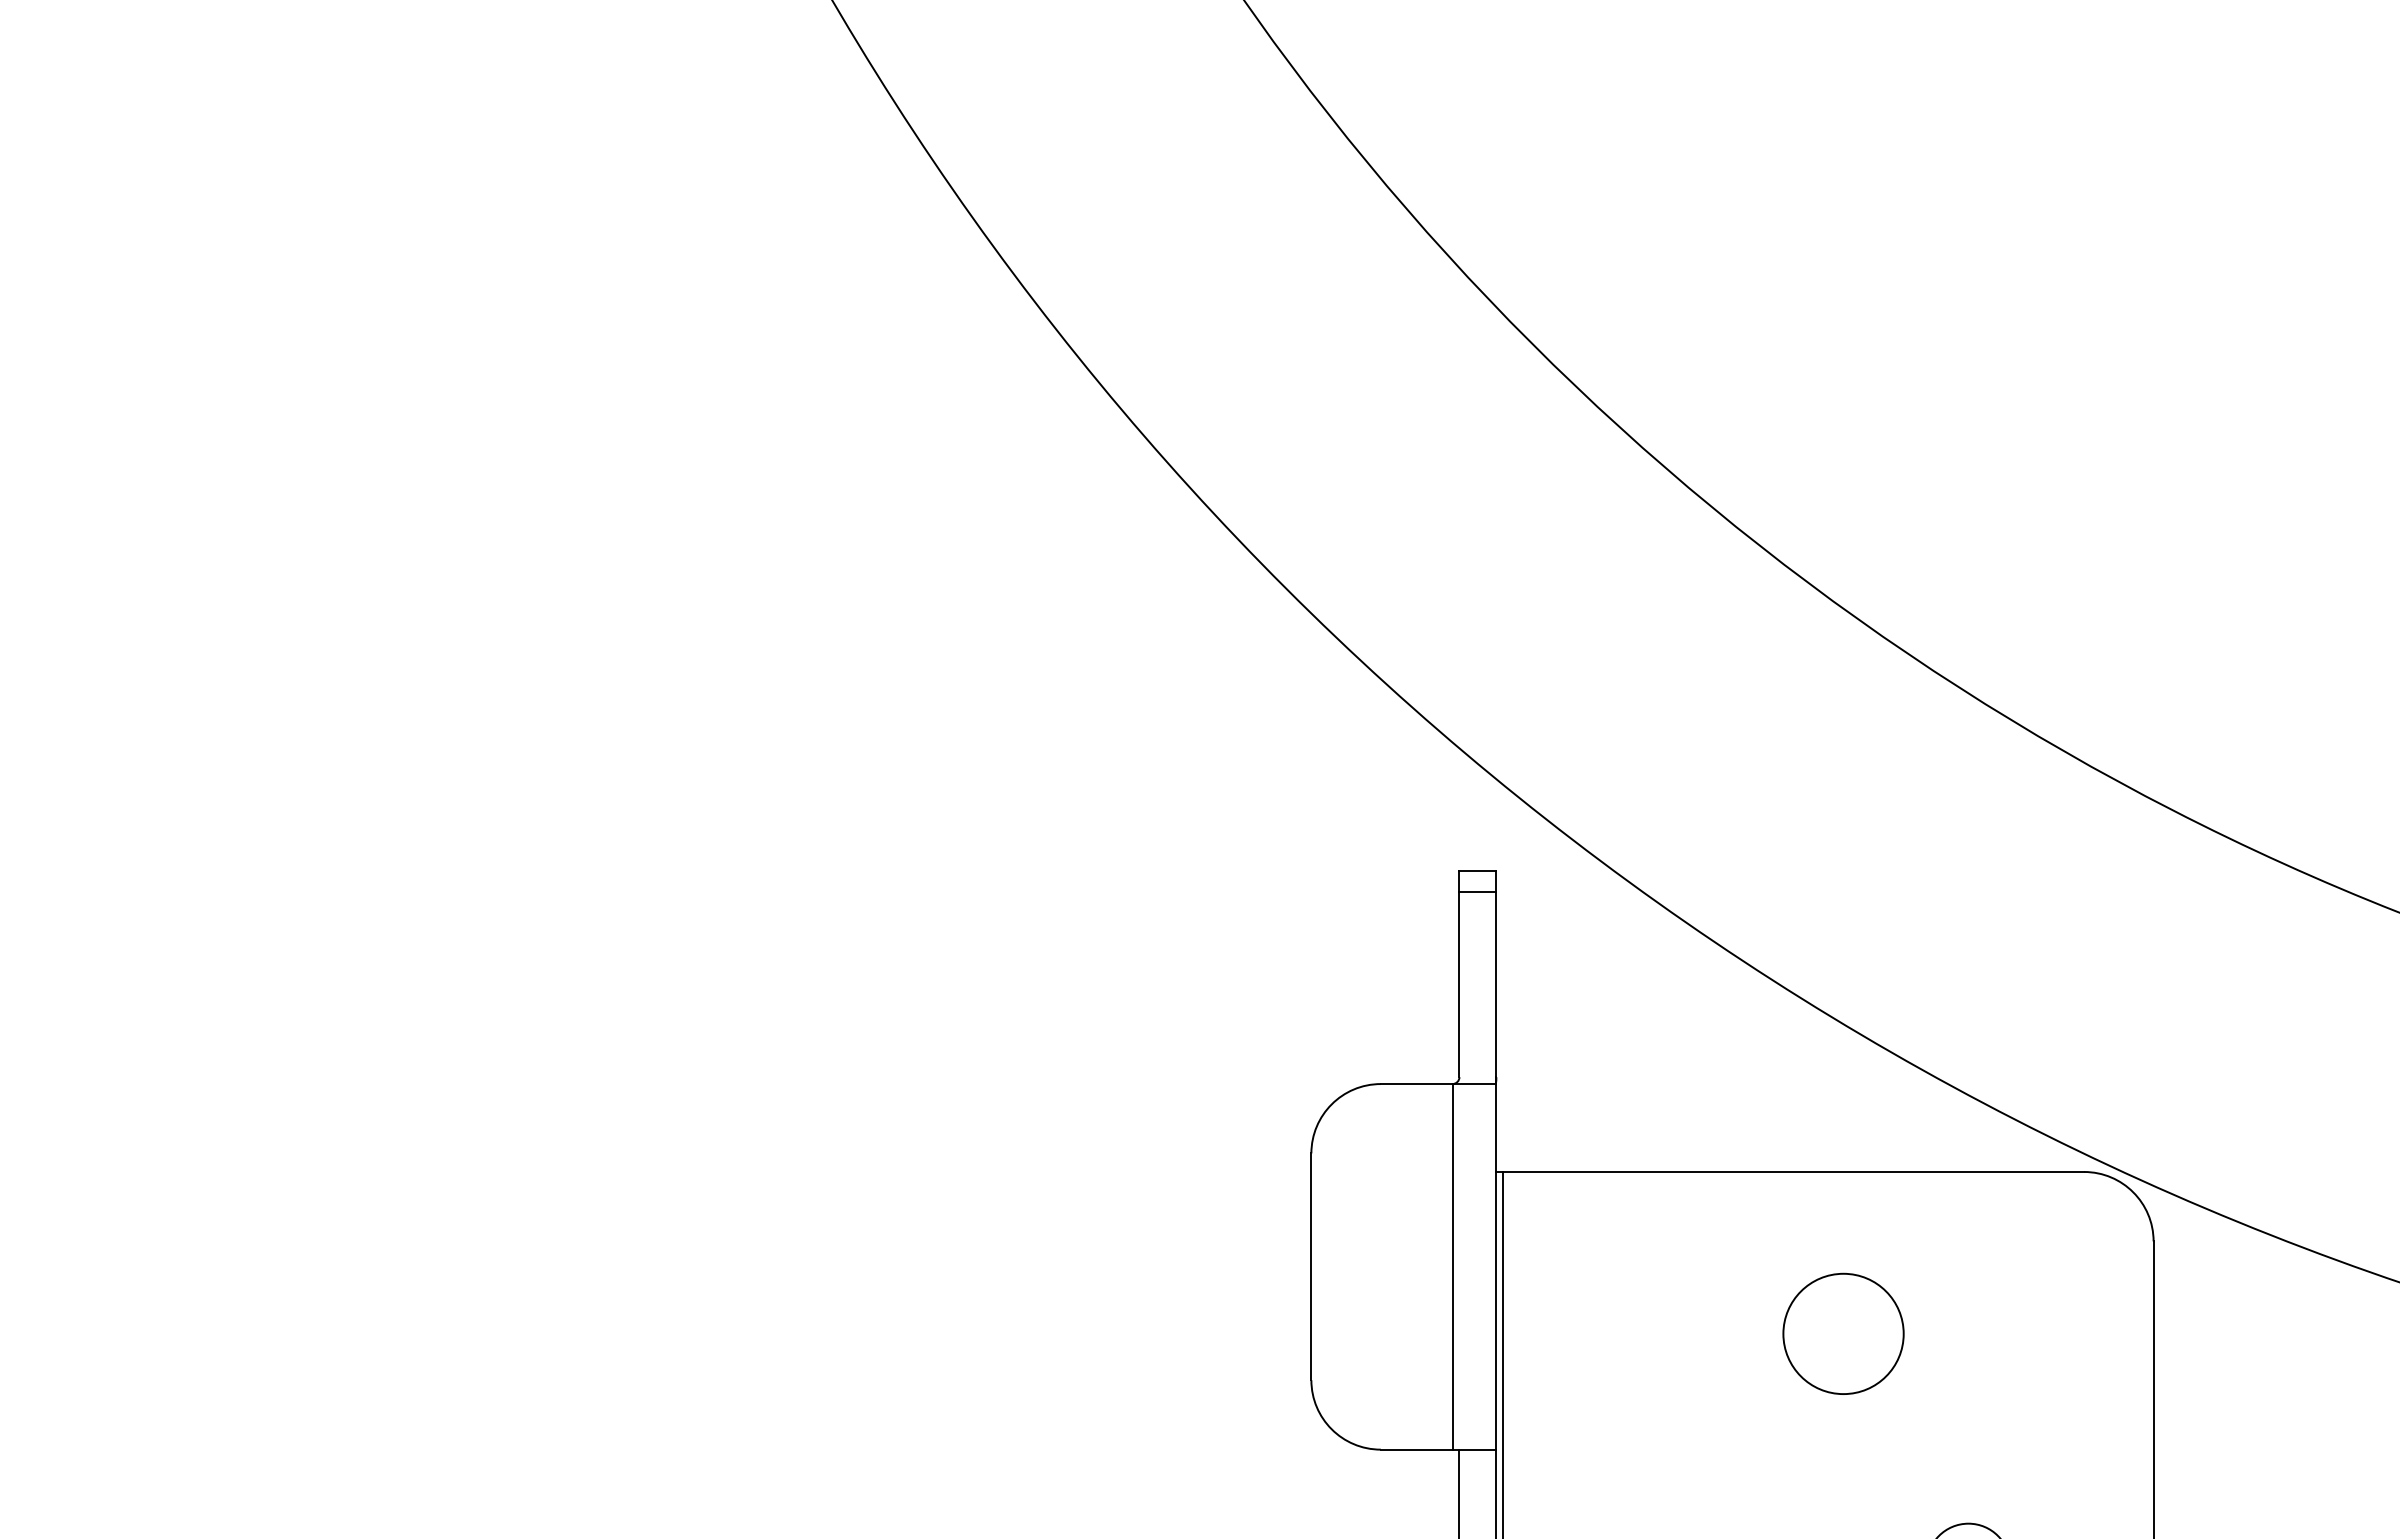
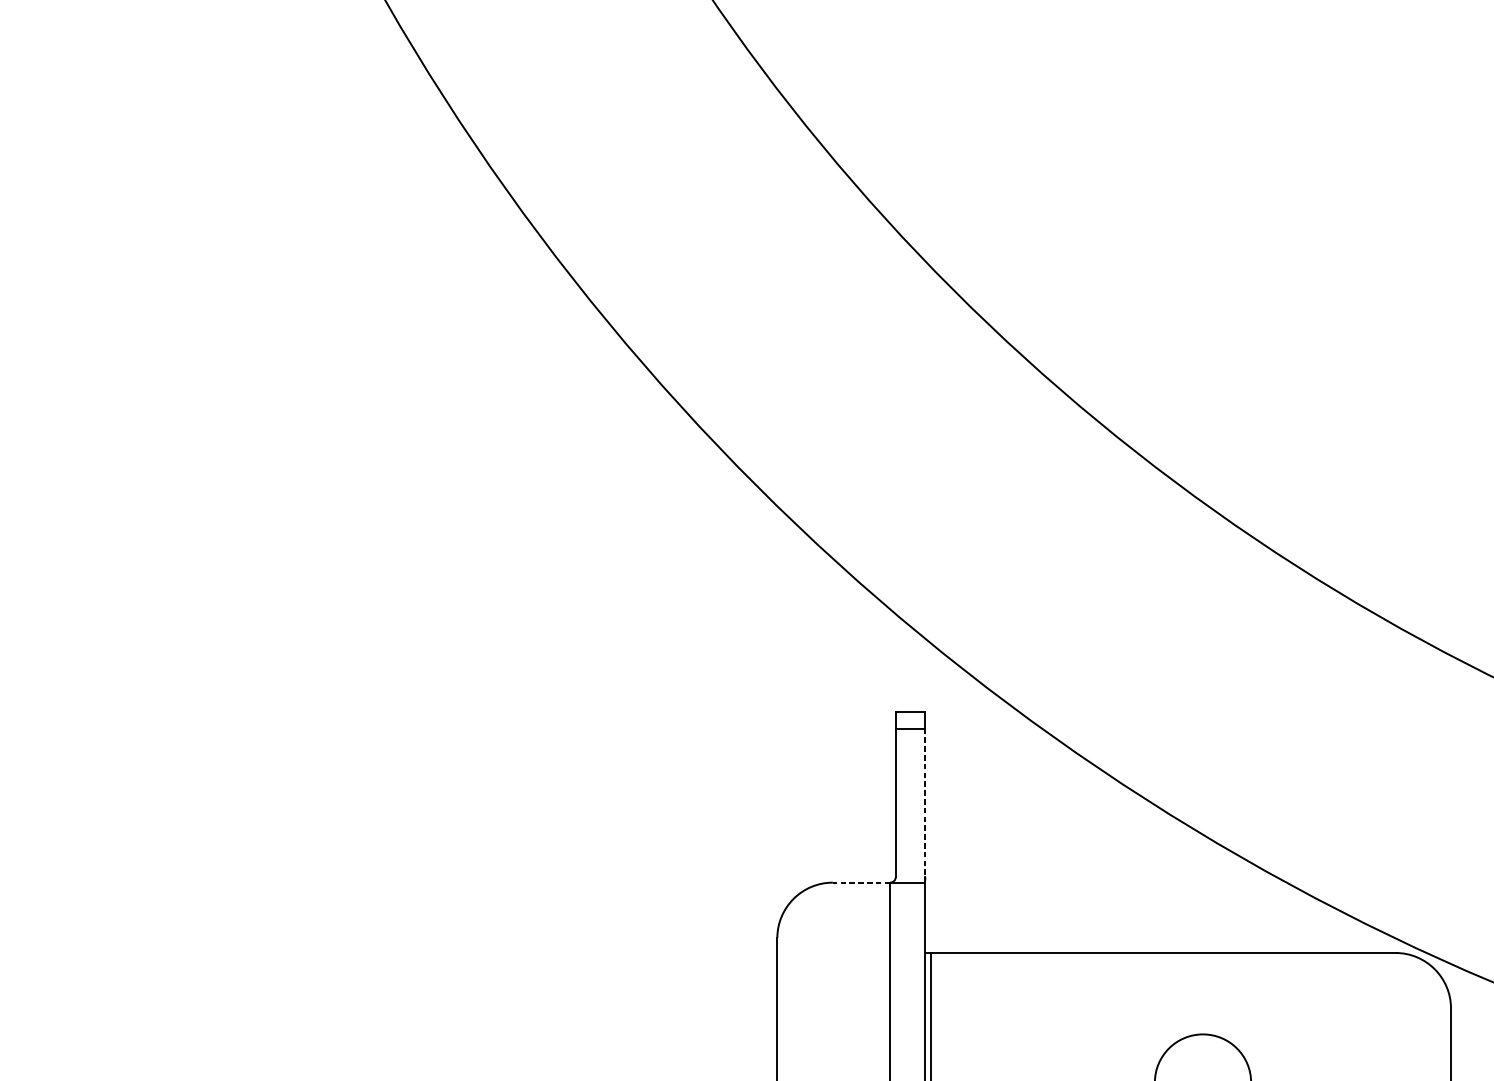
line: (1496, 984) -> (925, 803), solid -> dashed
line: (1416, 1084) -> (861, 882), solid -> dashed

